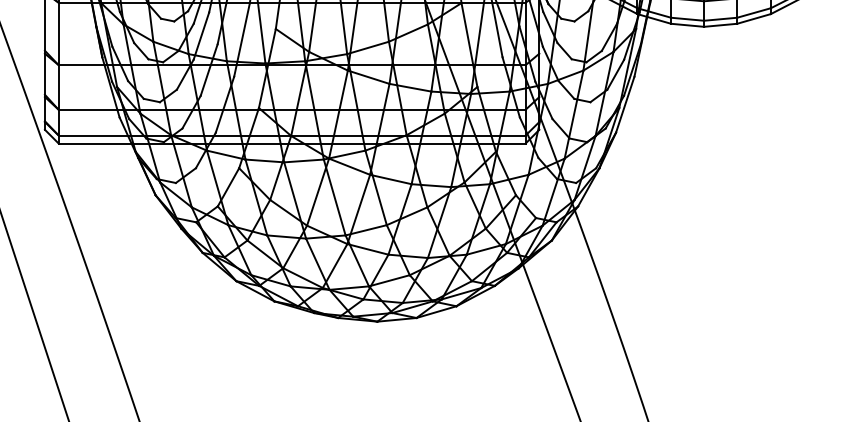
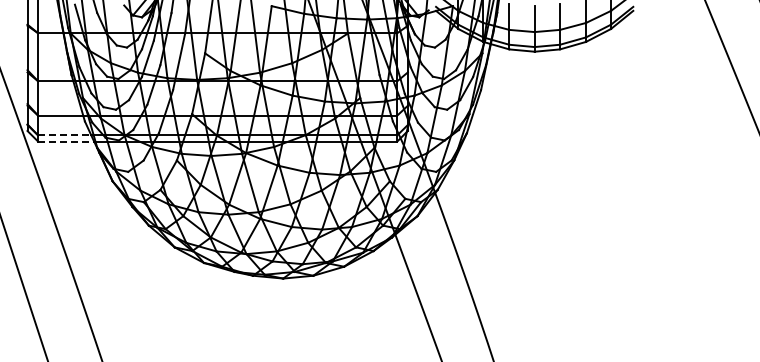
line: (93, 135) -> (64, 135), solid -> dashed
line: (95, 143) -> (66, 141), solid -> dashed

